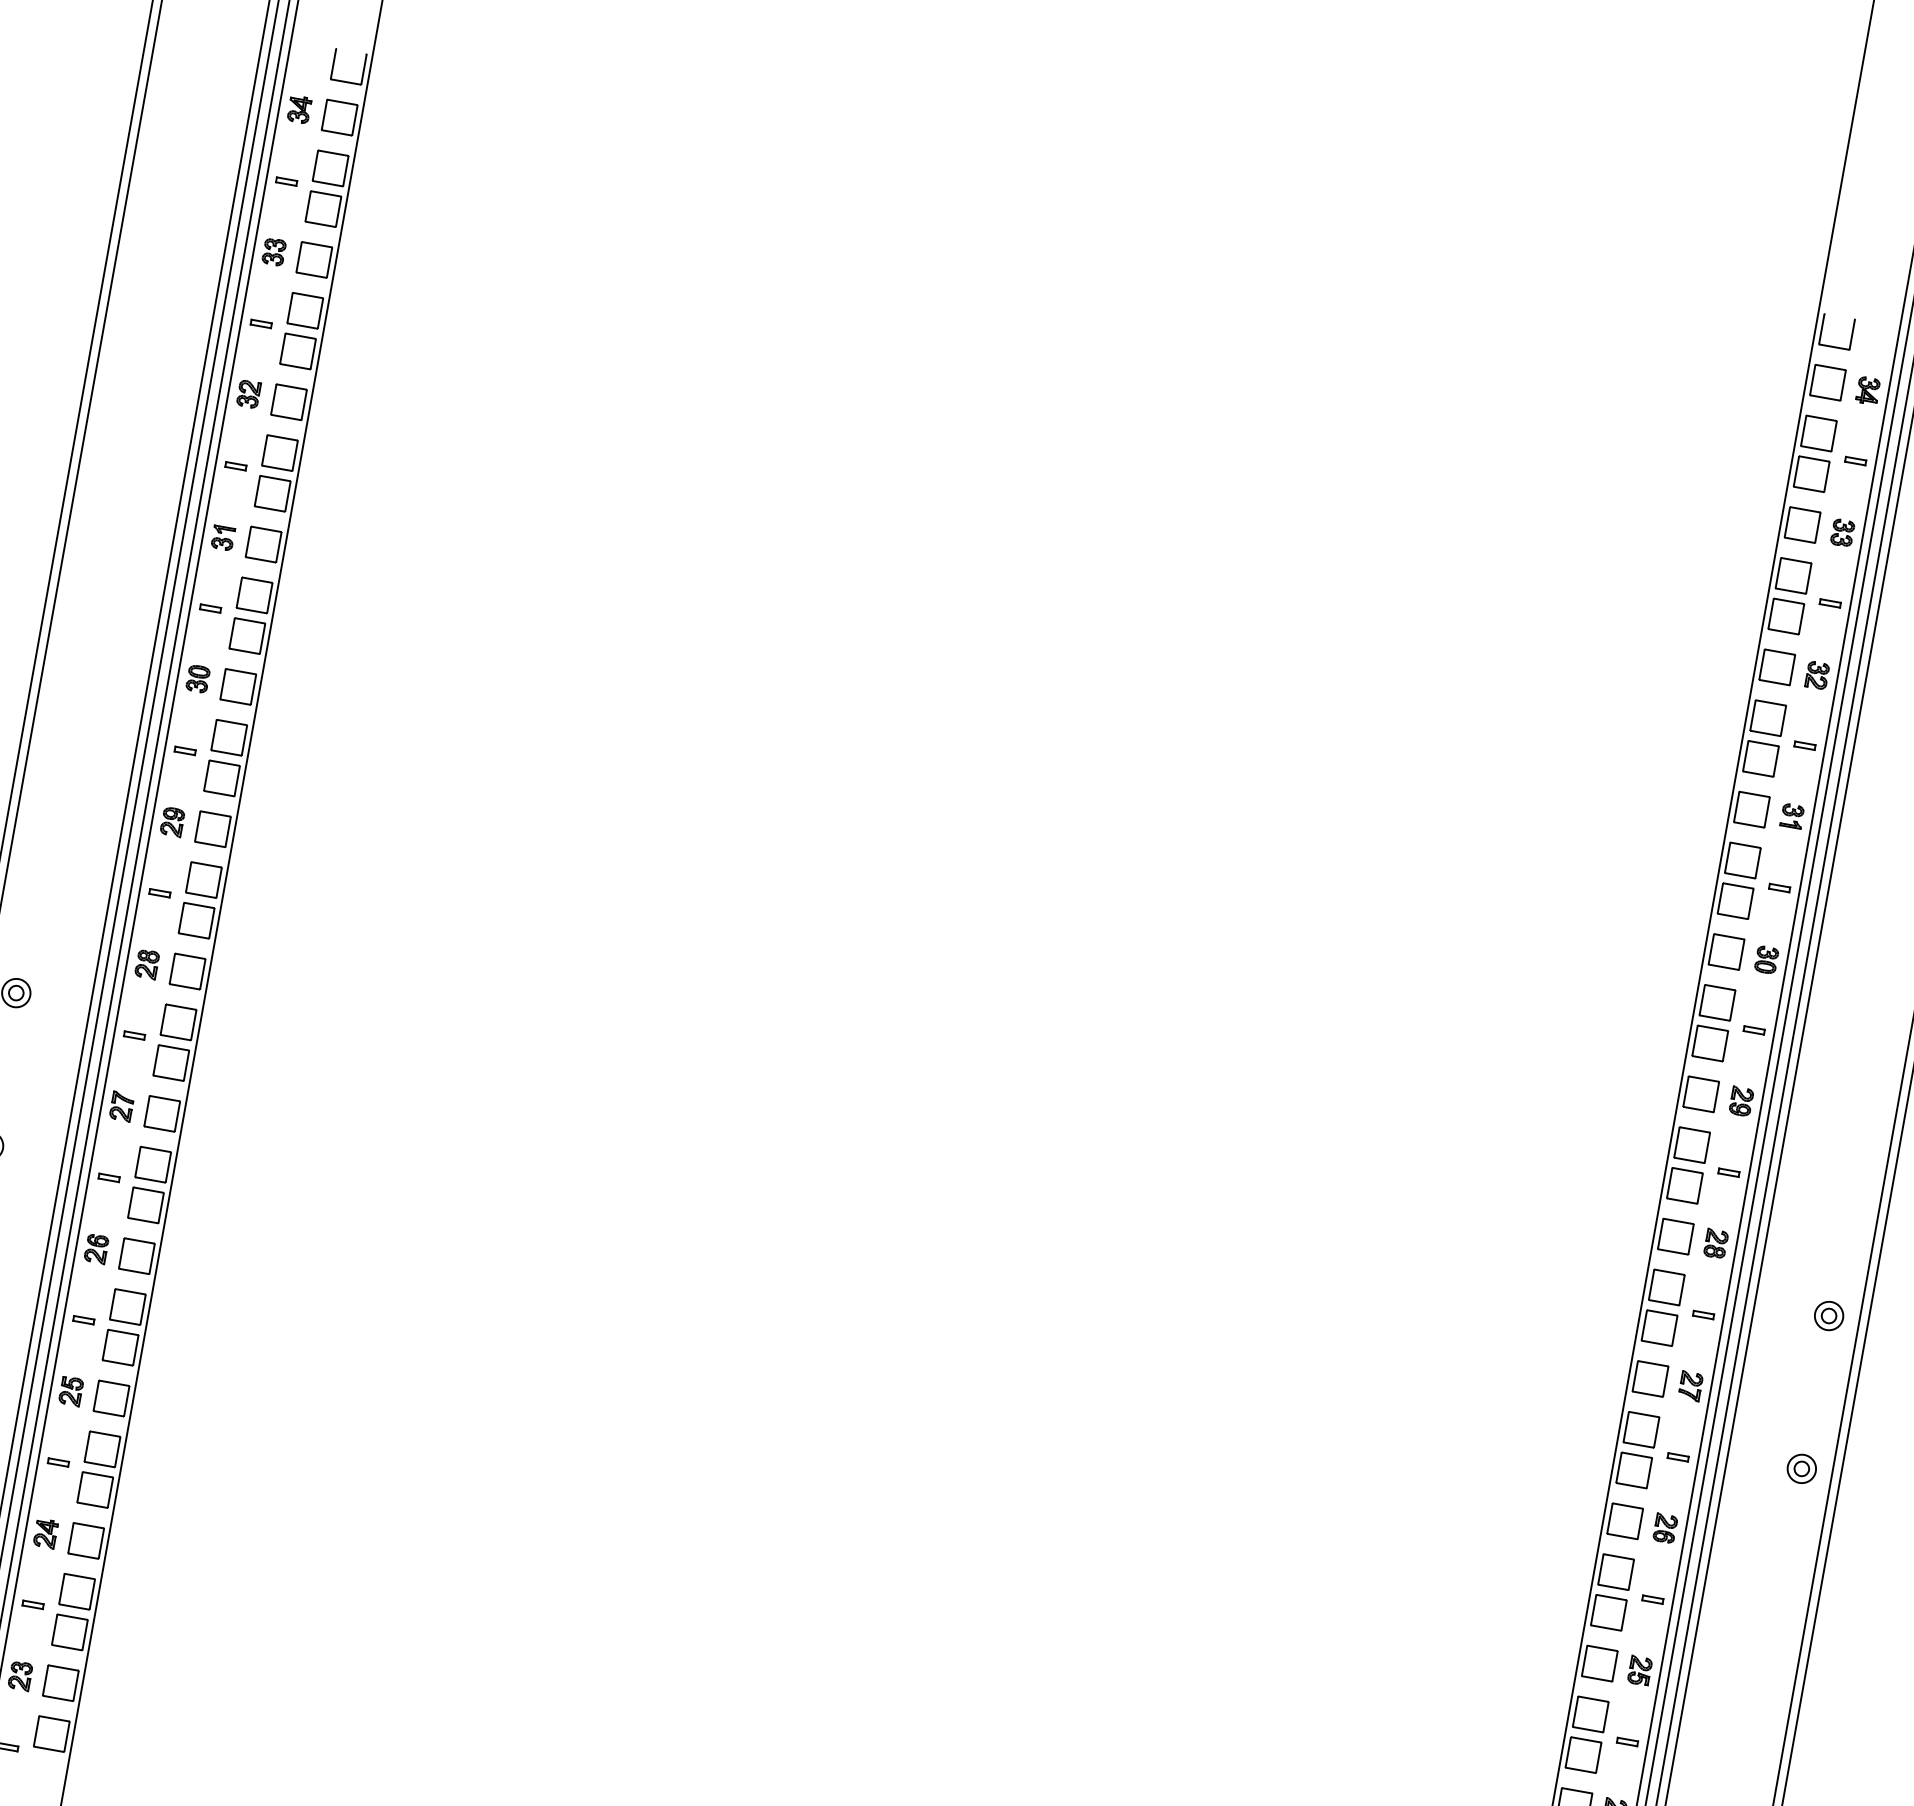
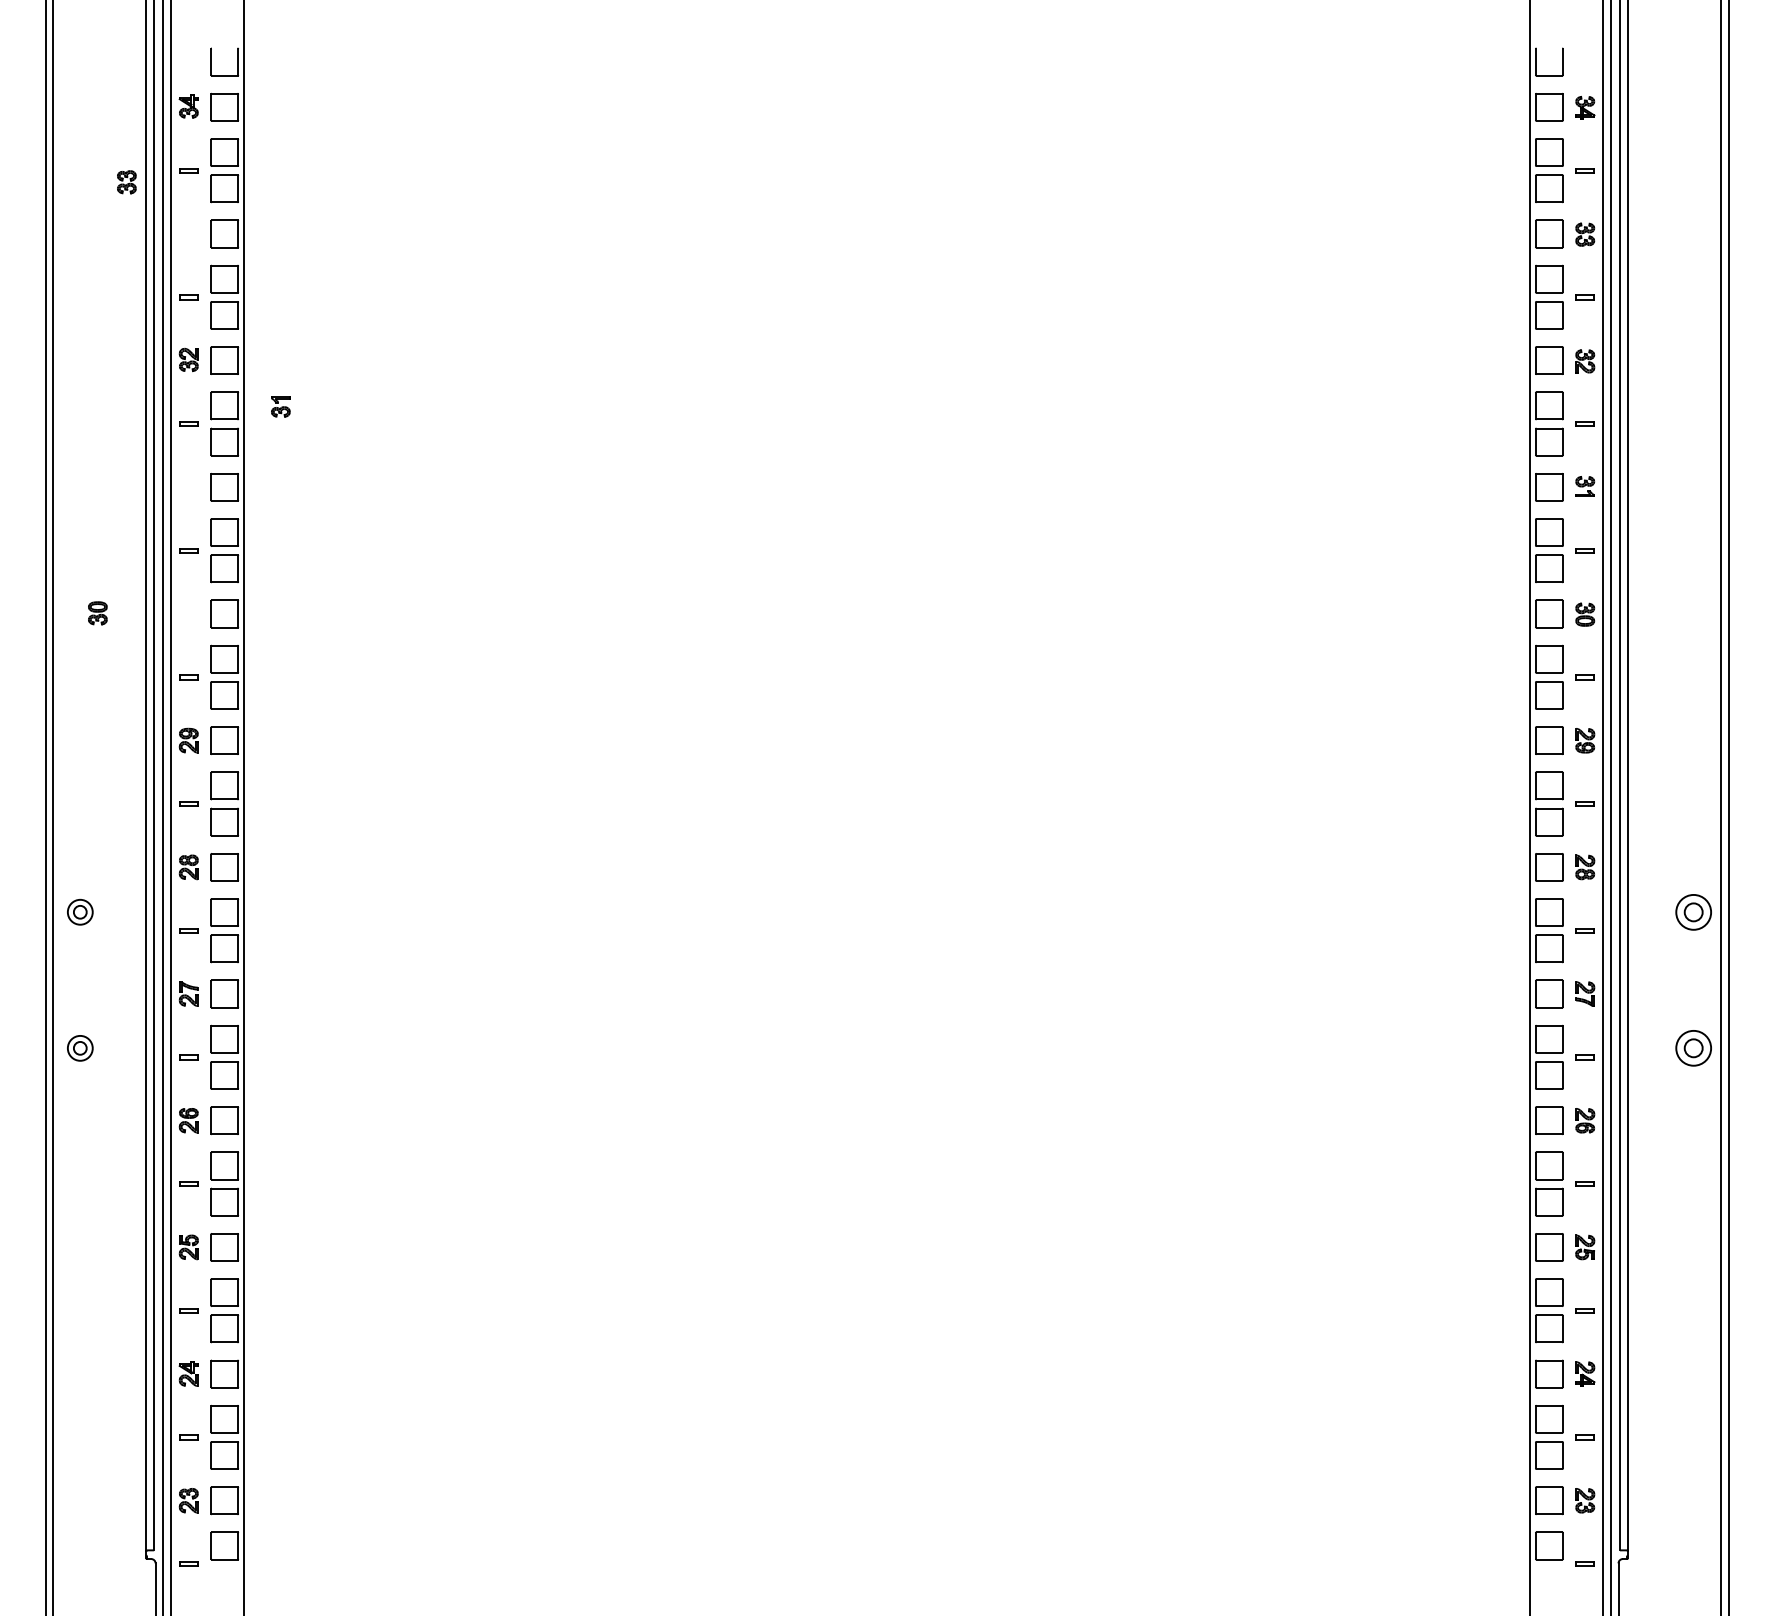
part: (273, 252) -> (126, 182), moved
part: (222, 537) -> (280, 406), moved
part: (197, 679) -> (97, 613), moved
part: (1828, 1315) -> (1693, 911), size x1.4
part: (1801, 1469) -> (1693, 1048), size x1.4

